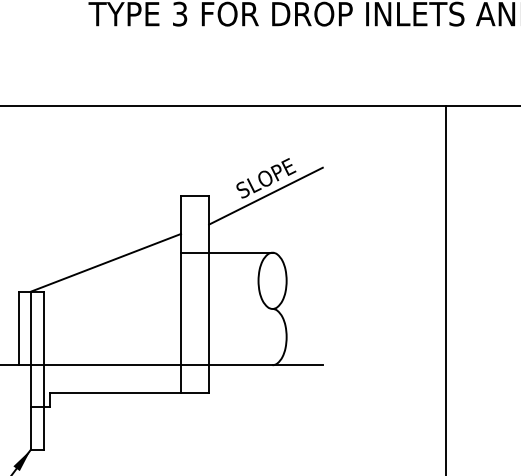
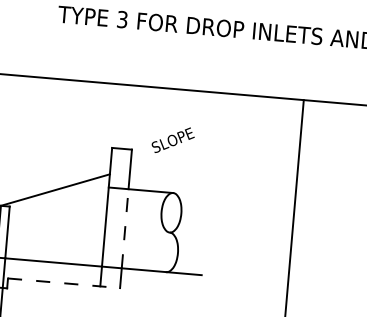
line: (265, 195) -> (171, 152), removed
line: (209, 308) -> (125, 228), solid -> dashed
line: (129, 393) -> (64, 283), solid -> dashed

